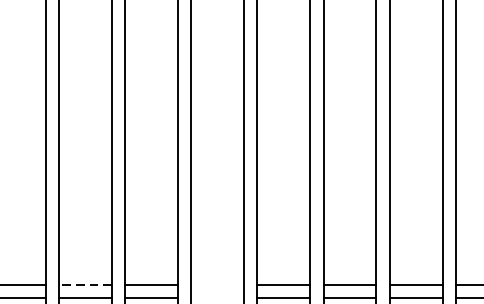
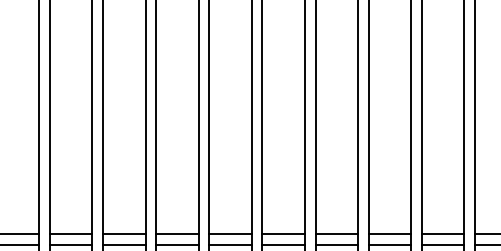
line: (84, 285) -> (176, 234), dashed -> solid
line: (217, 285) -> (283, 234), added
line: (217, 297) -> (283, 244), added

